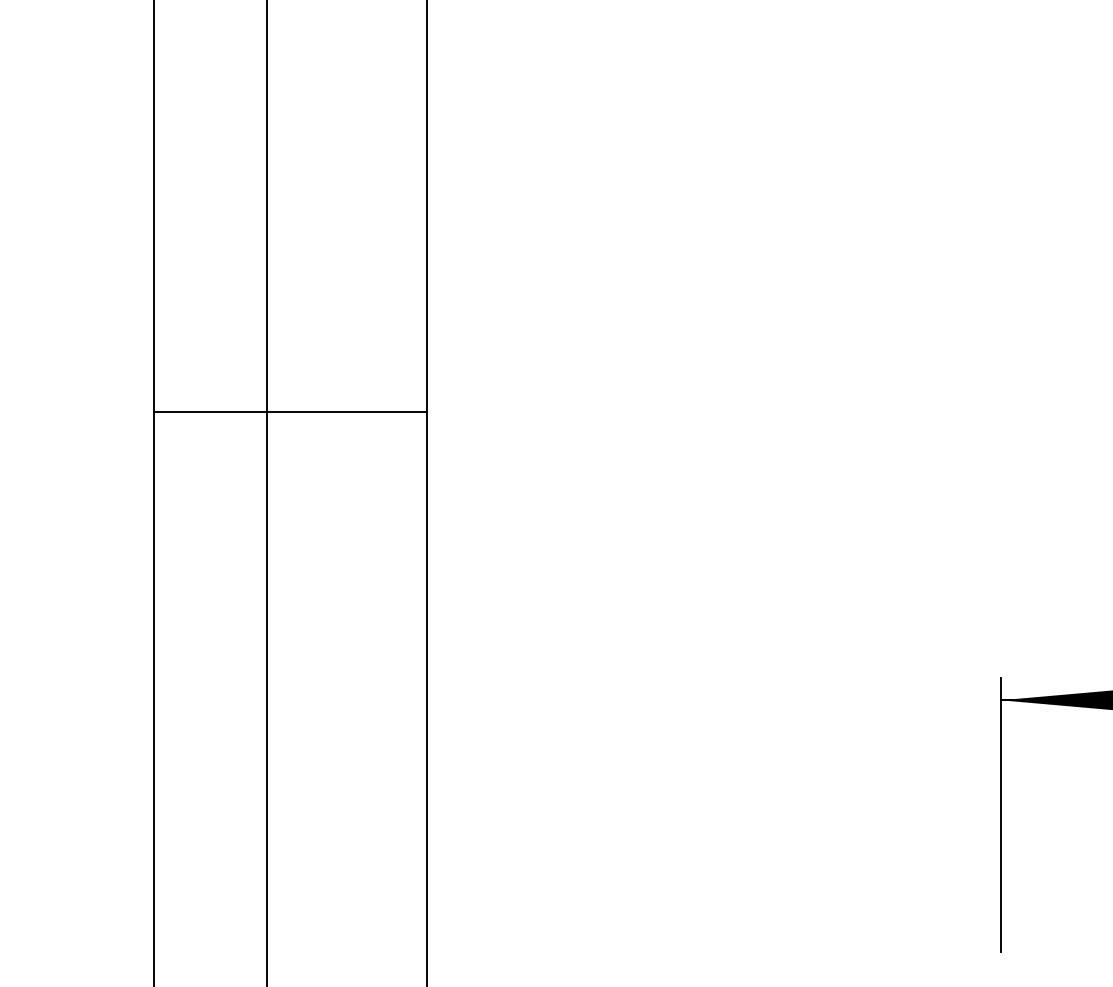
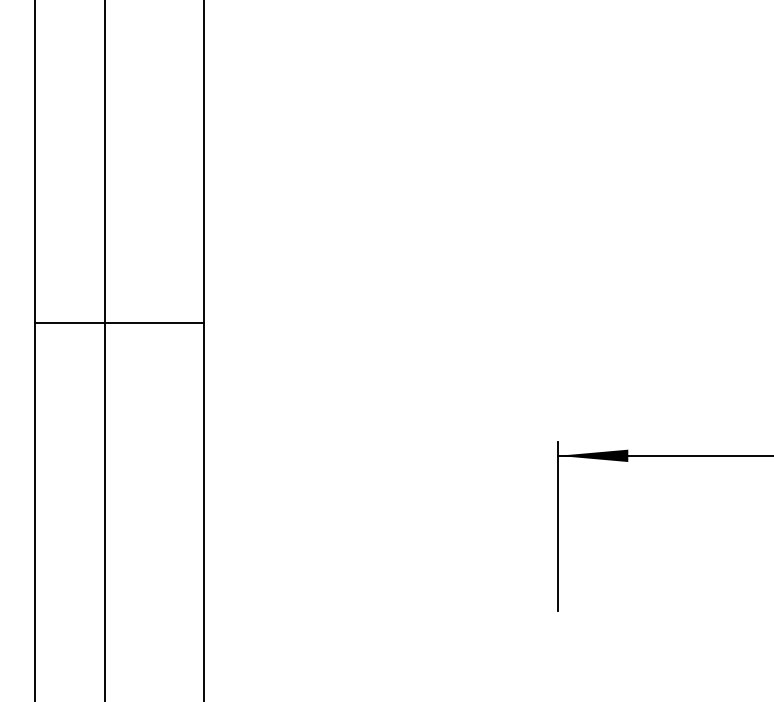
line: (290, 412) -> (119, 323), moved

